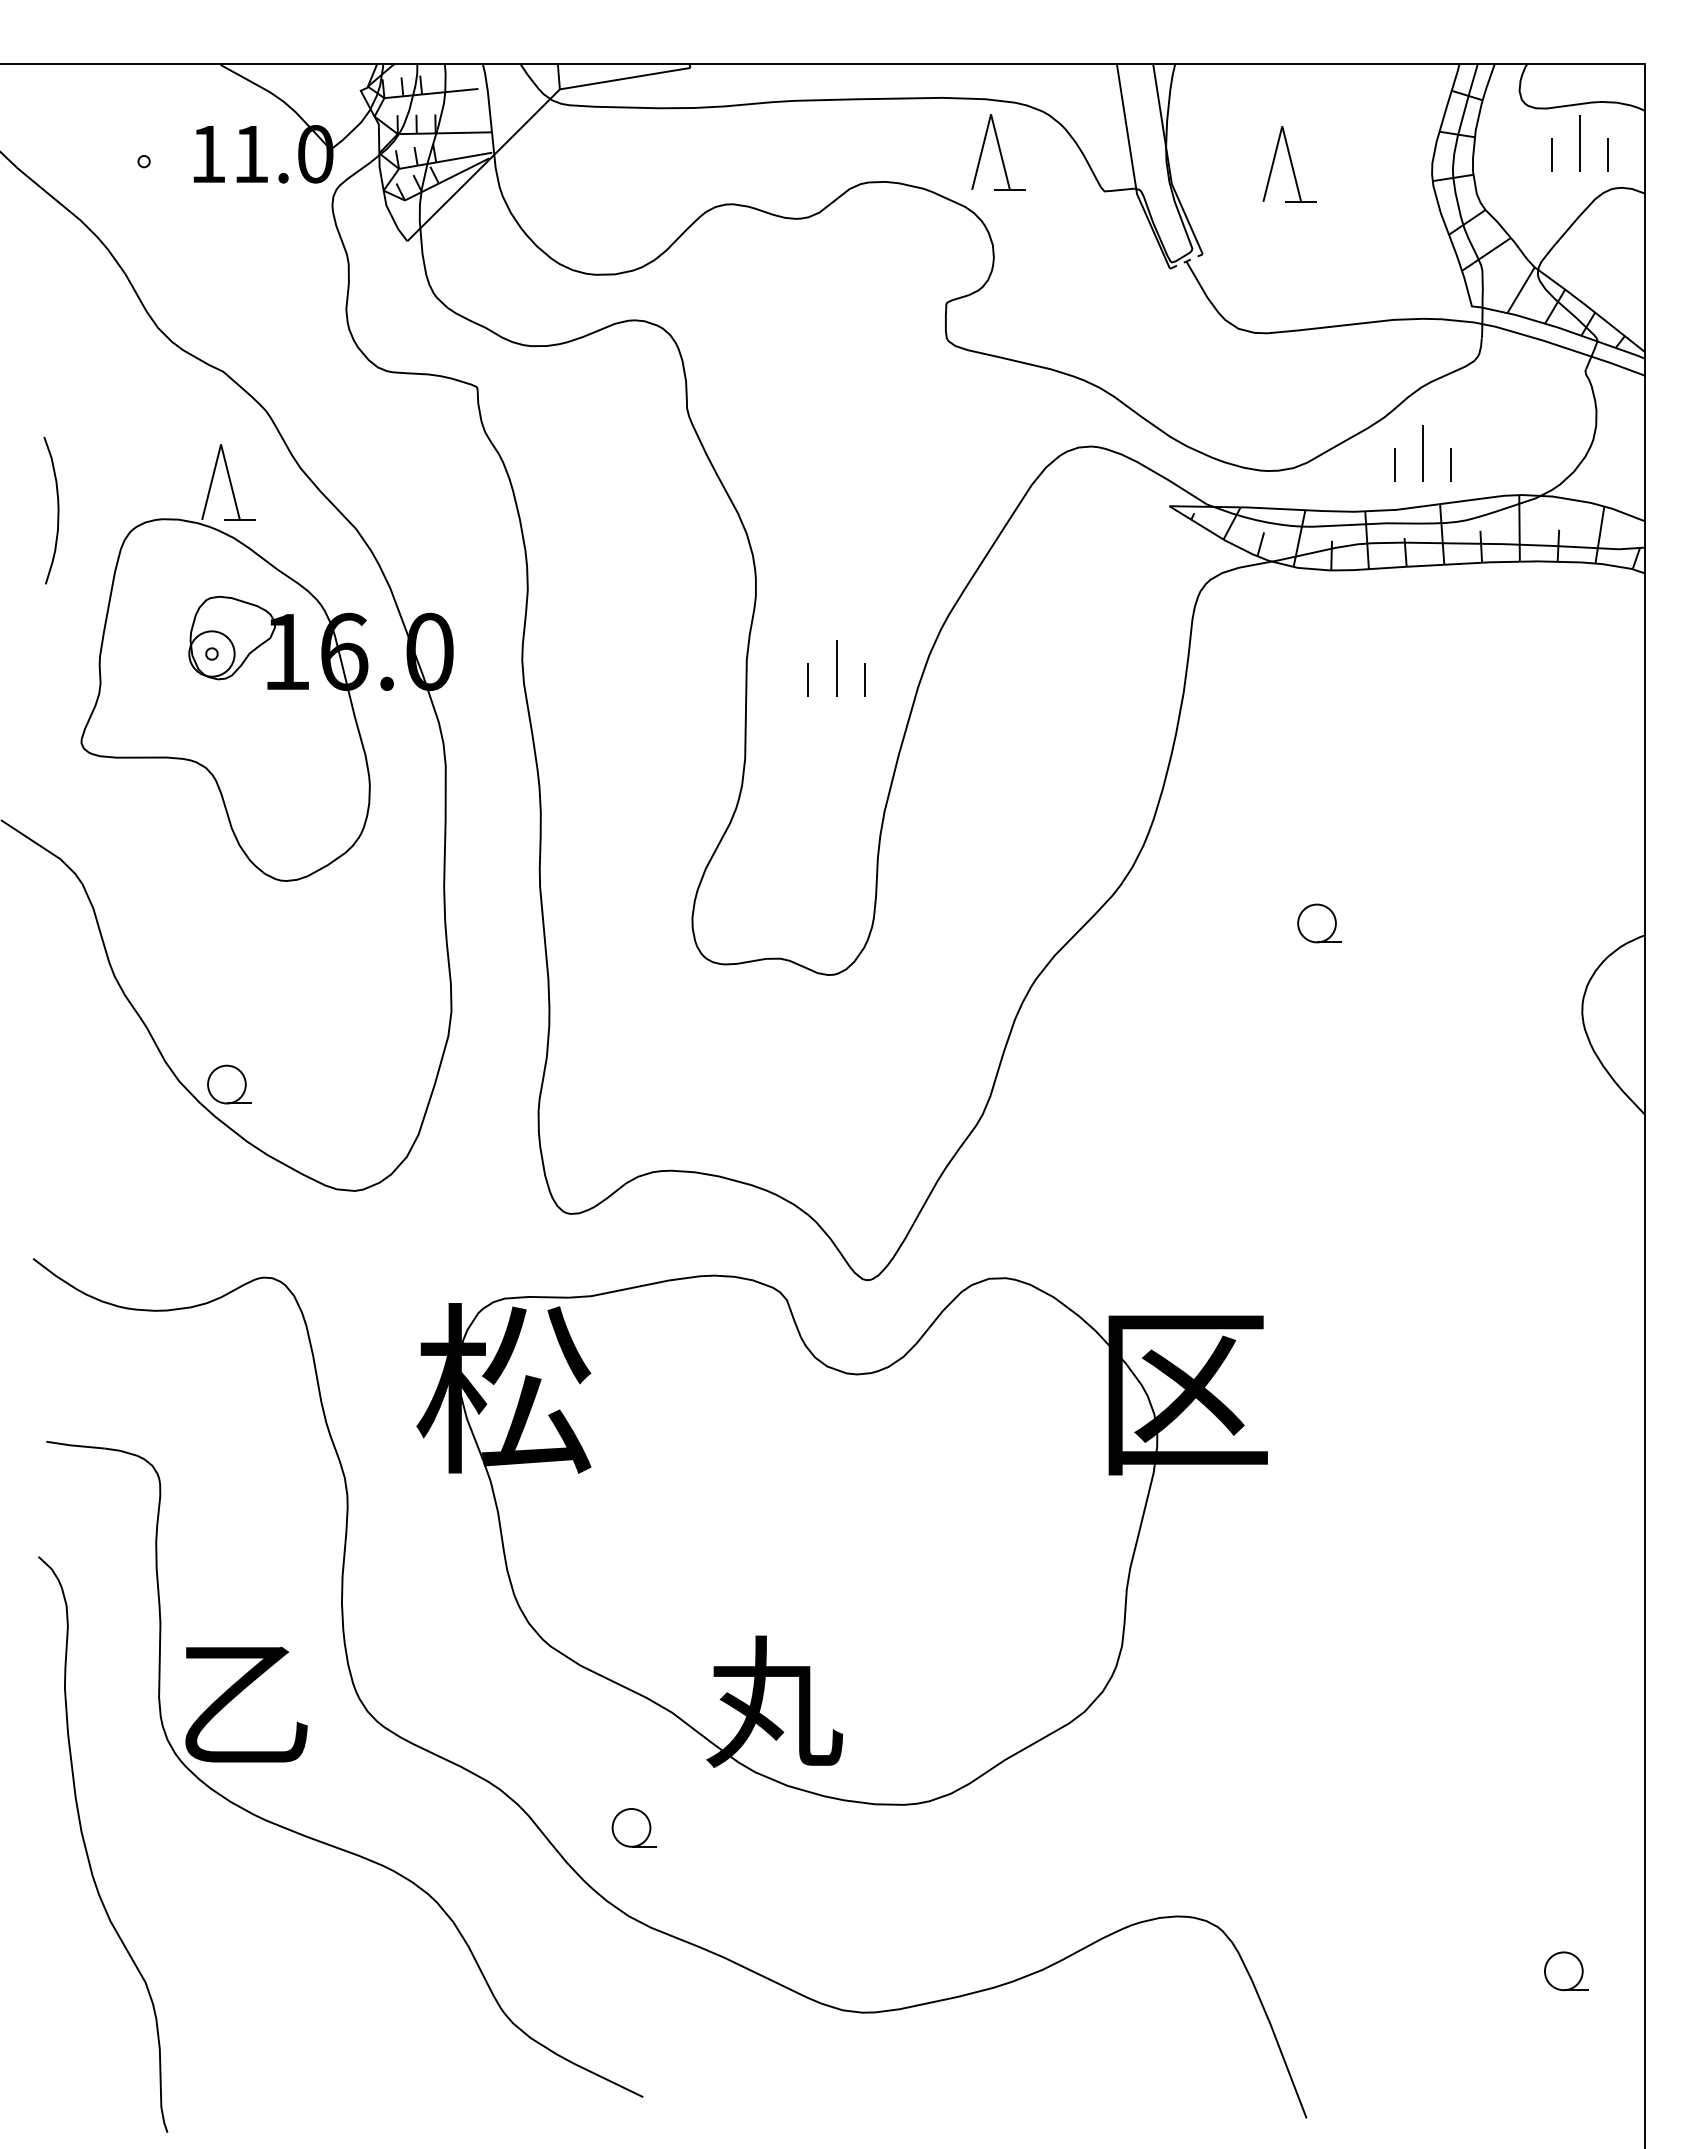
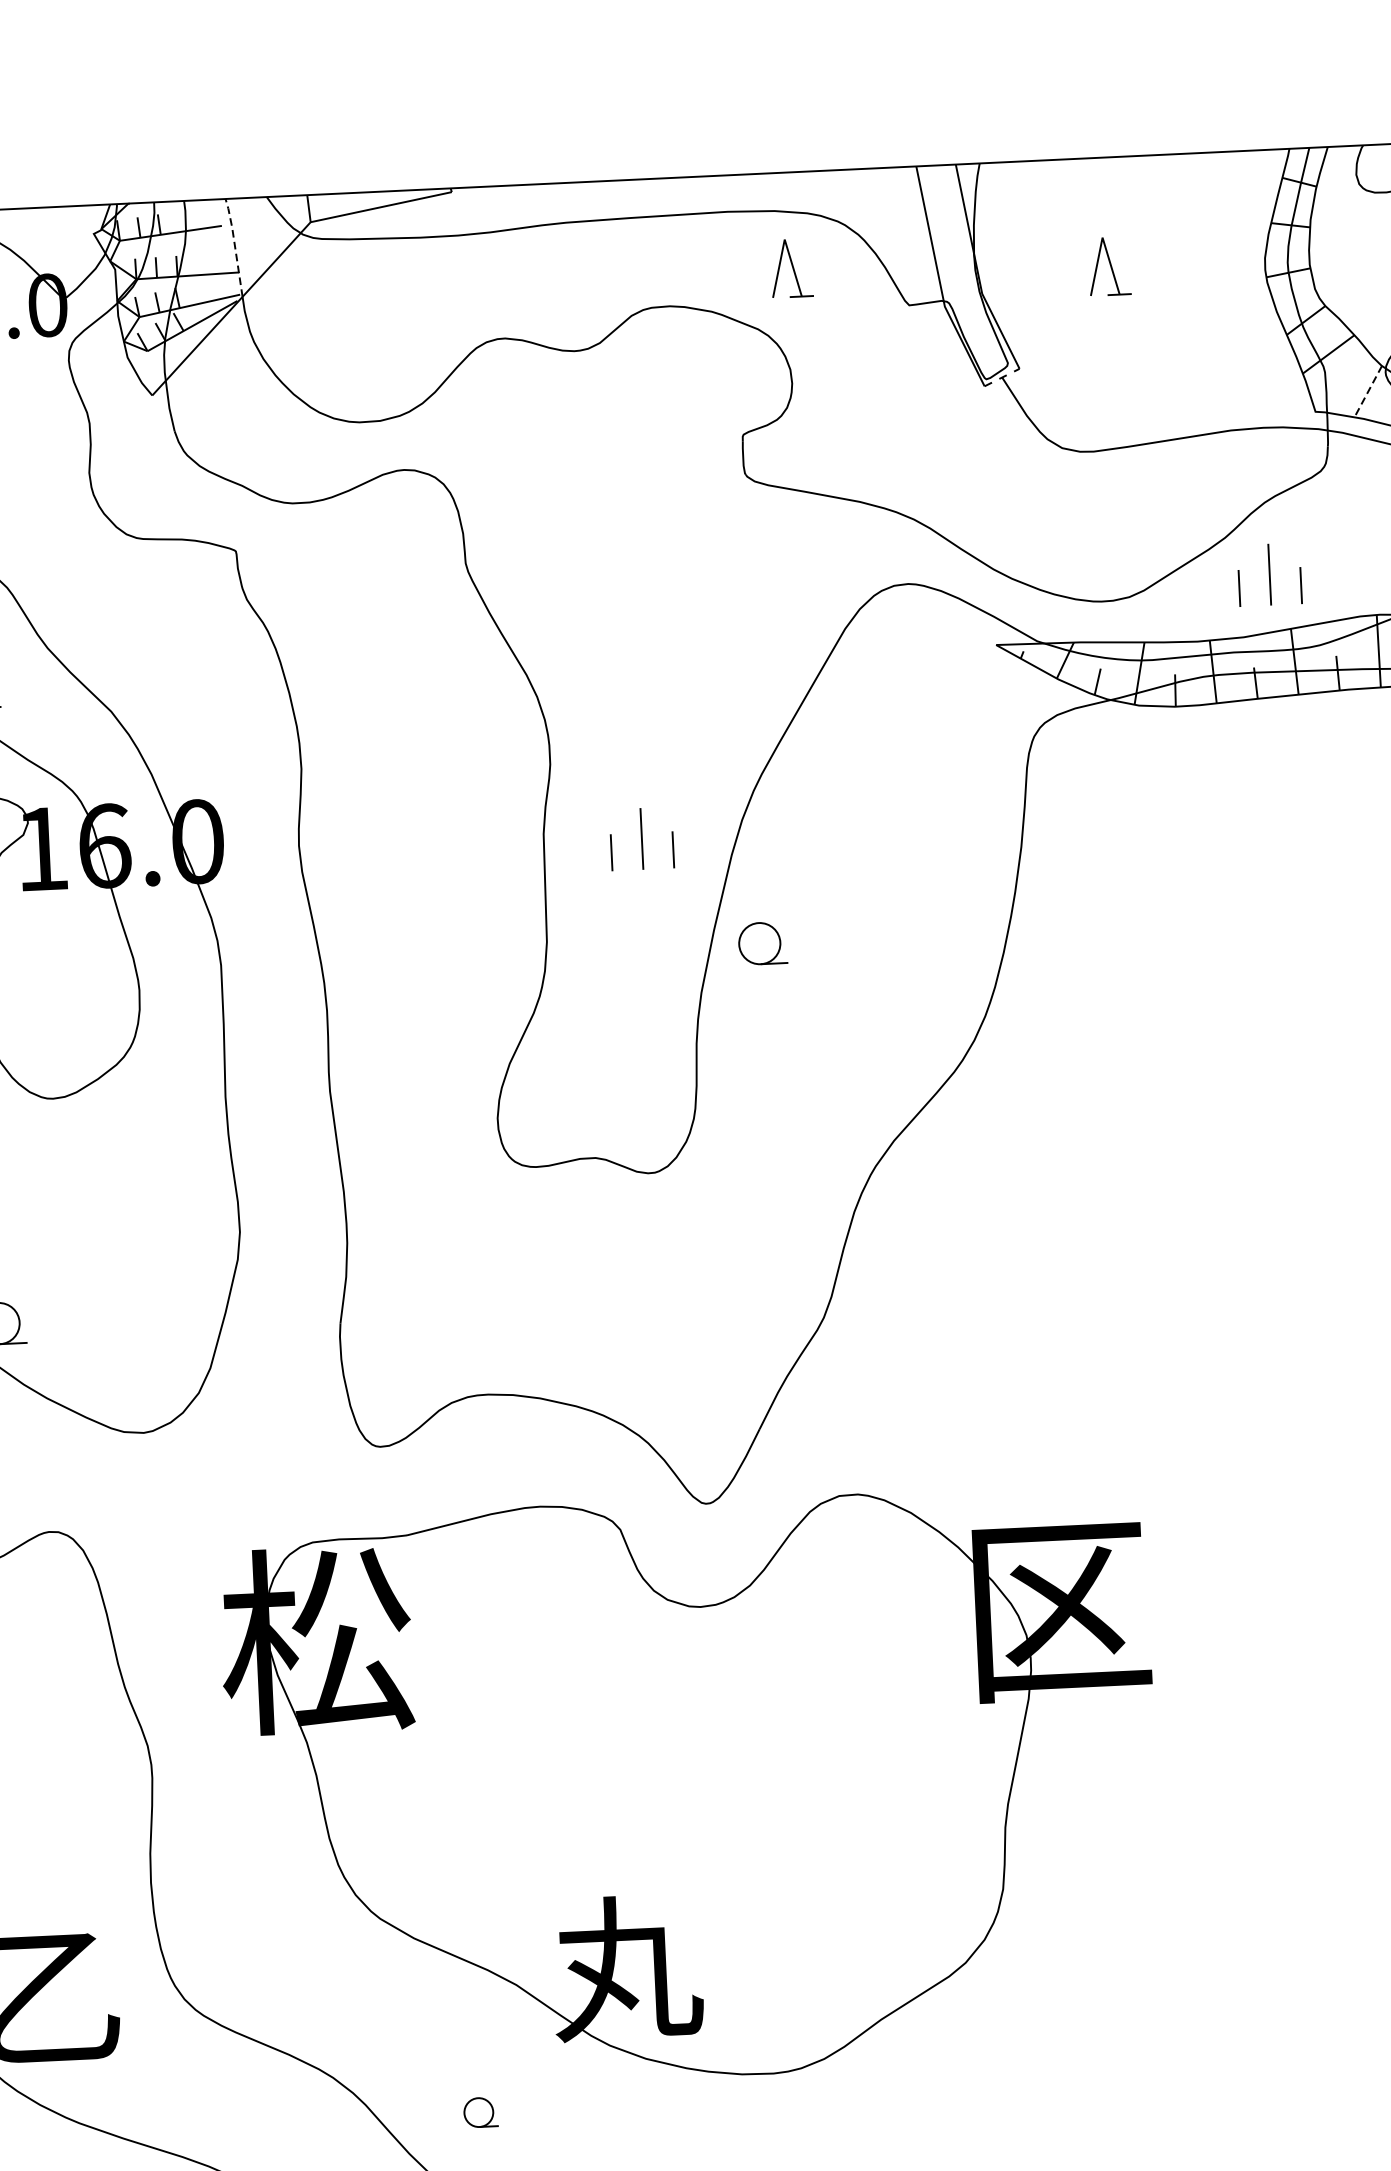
line: (489, 107) -> (234, 245), solid -> dashed
part: (998, 152) -> (791, 268), size x0.7
part: (1289, 164) -> (1109, 266), size x0.7
line: (1521, 290) -> (1368, 391), solid -> dashed
part: (1319, 923) -> (762, 943), moved
part: (633, 1827) -> (480, 2112), size x0.7

